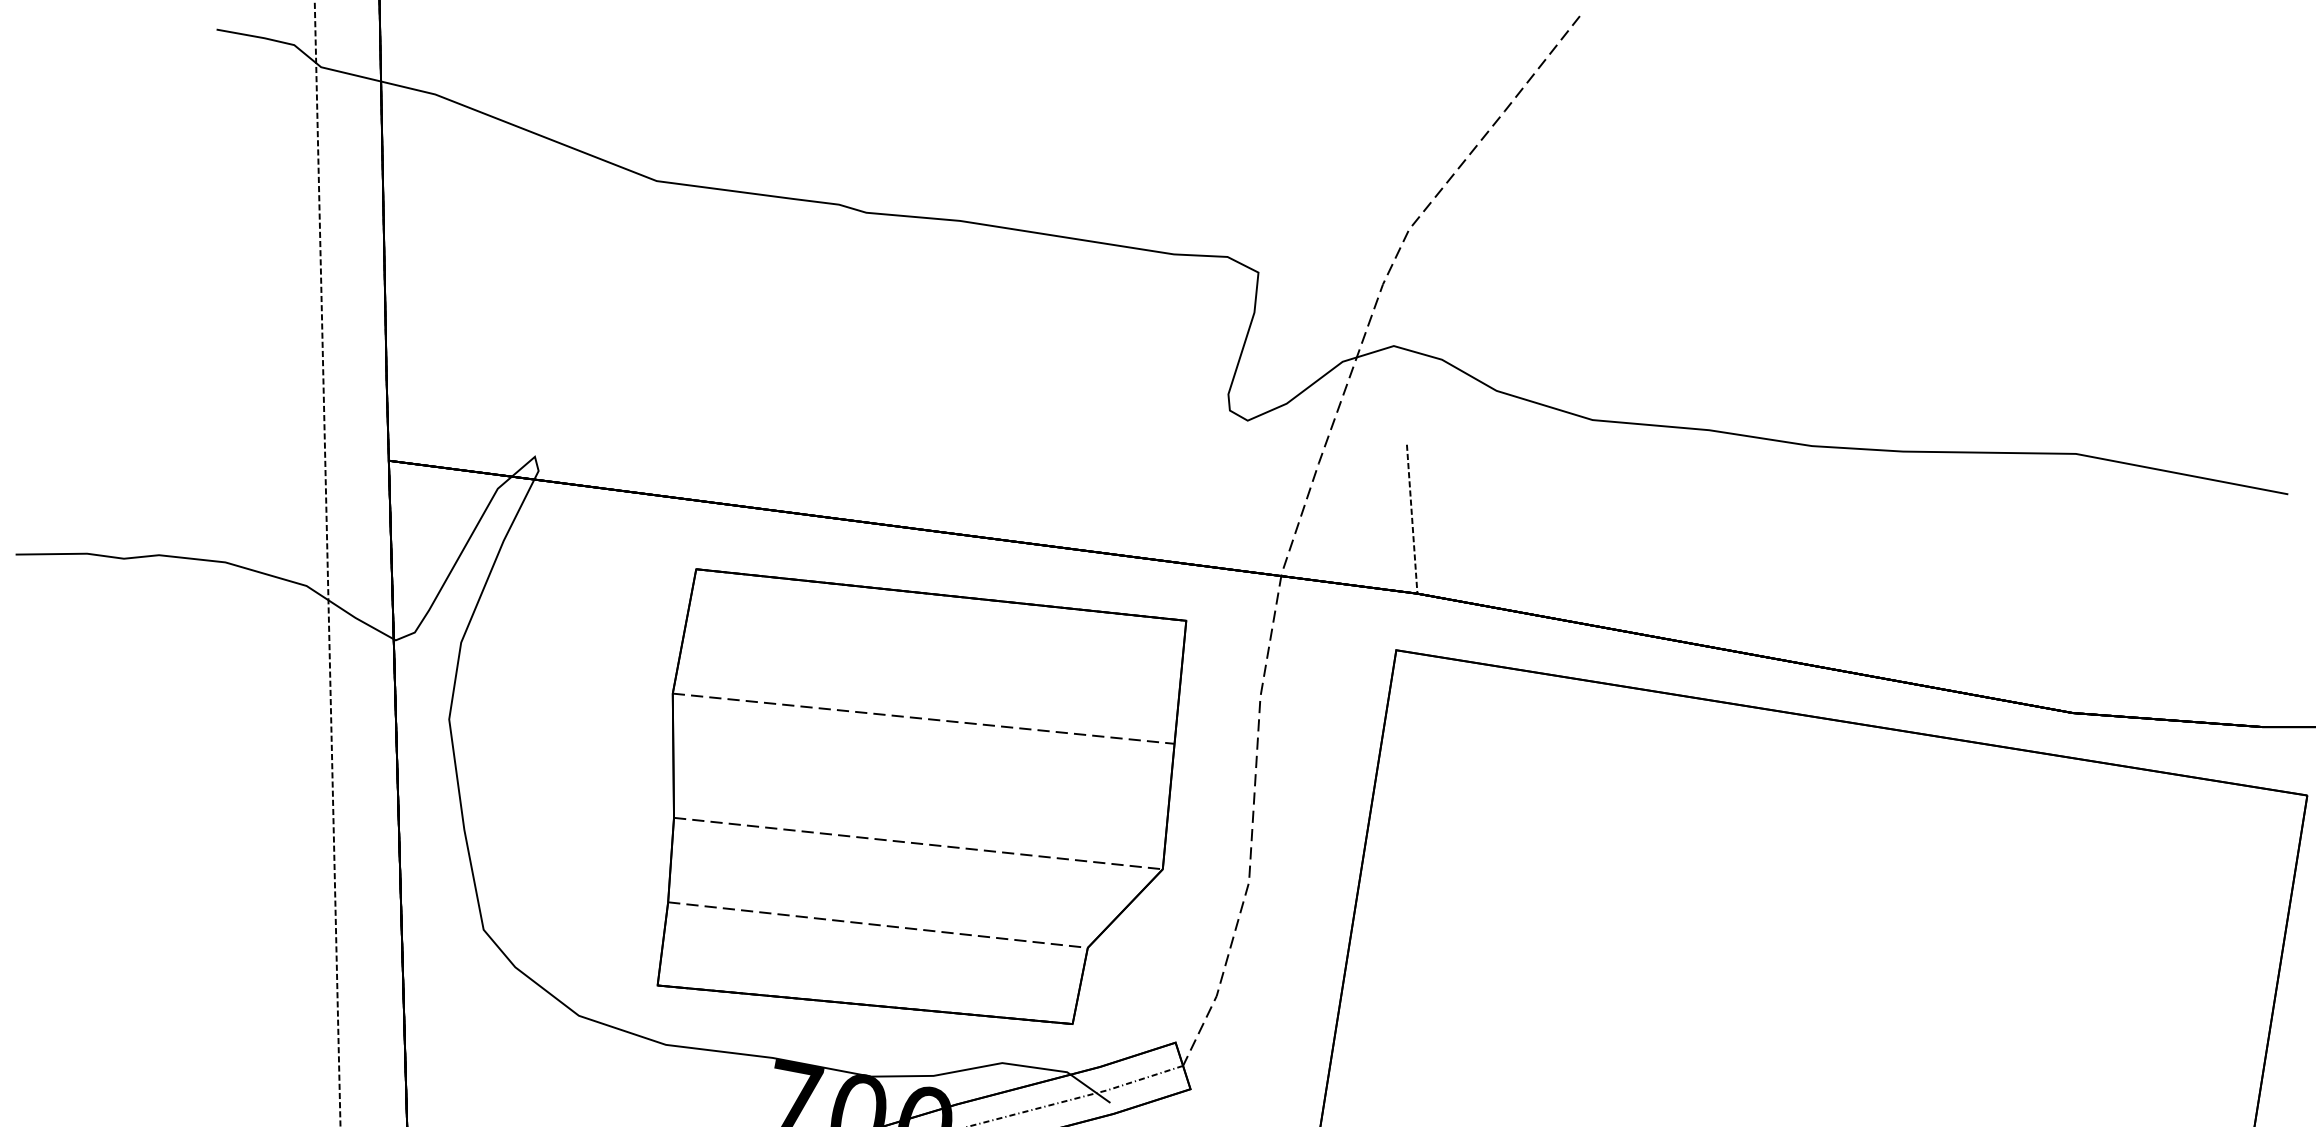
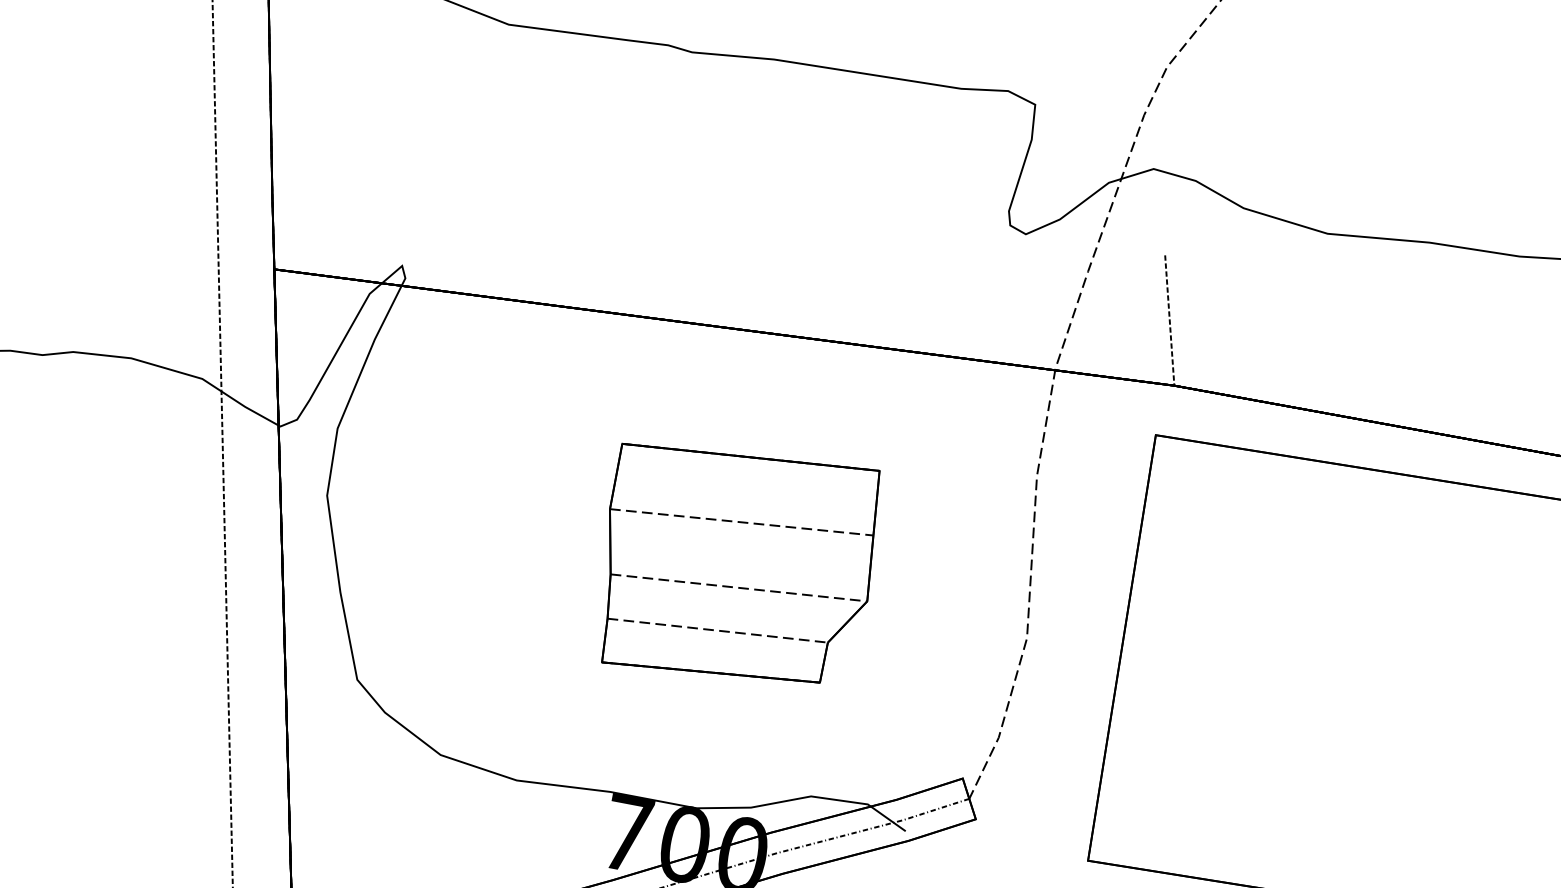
part: (921, 796) -> (740, 563), size x0.6

